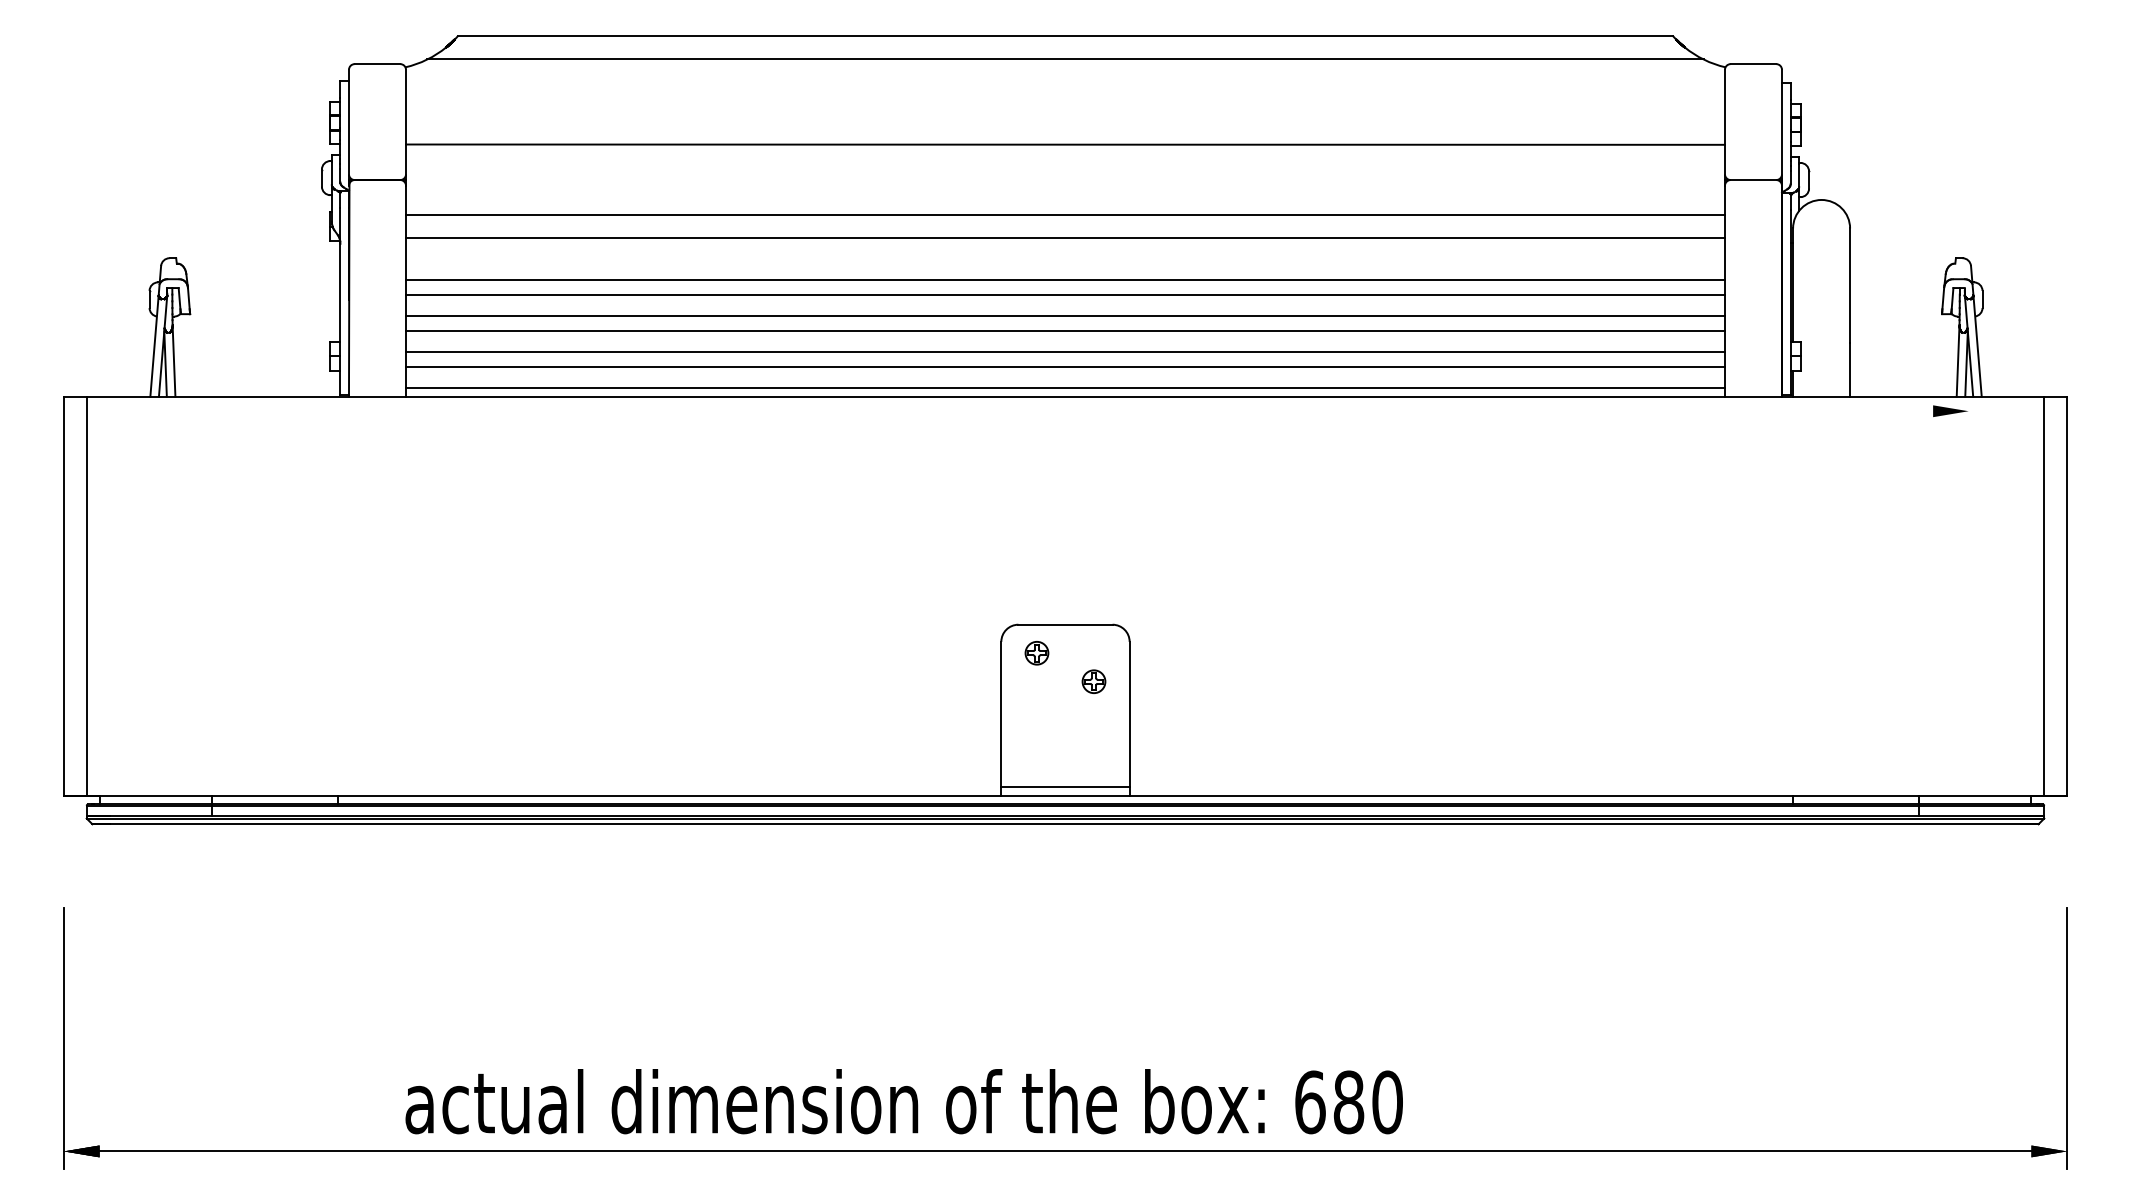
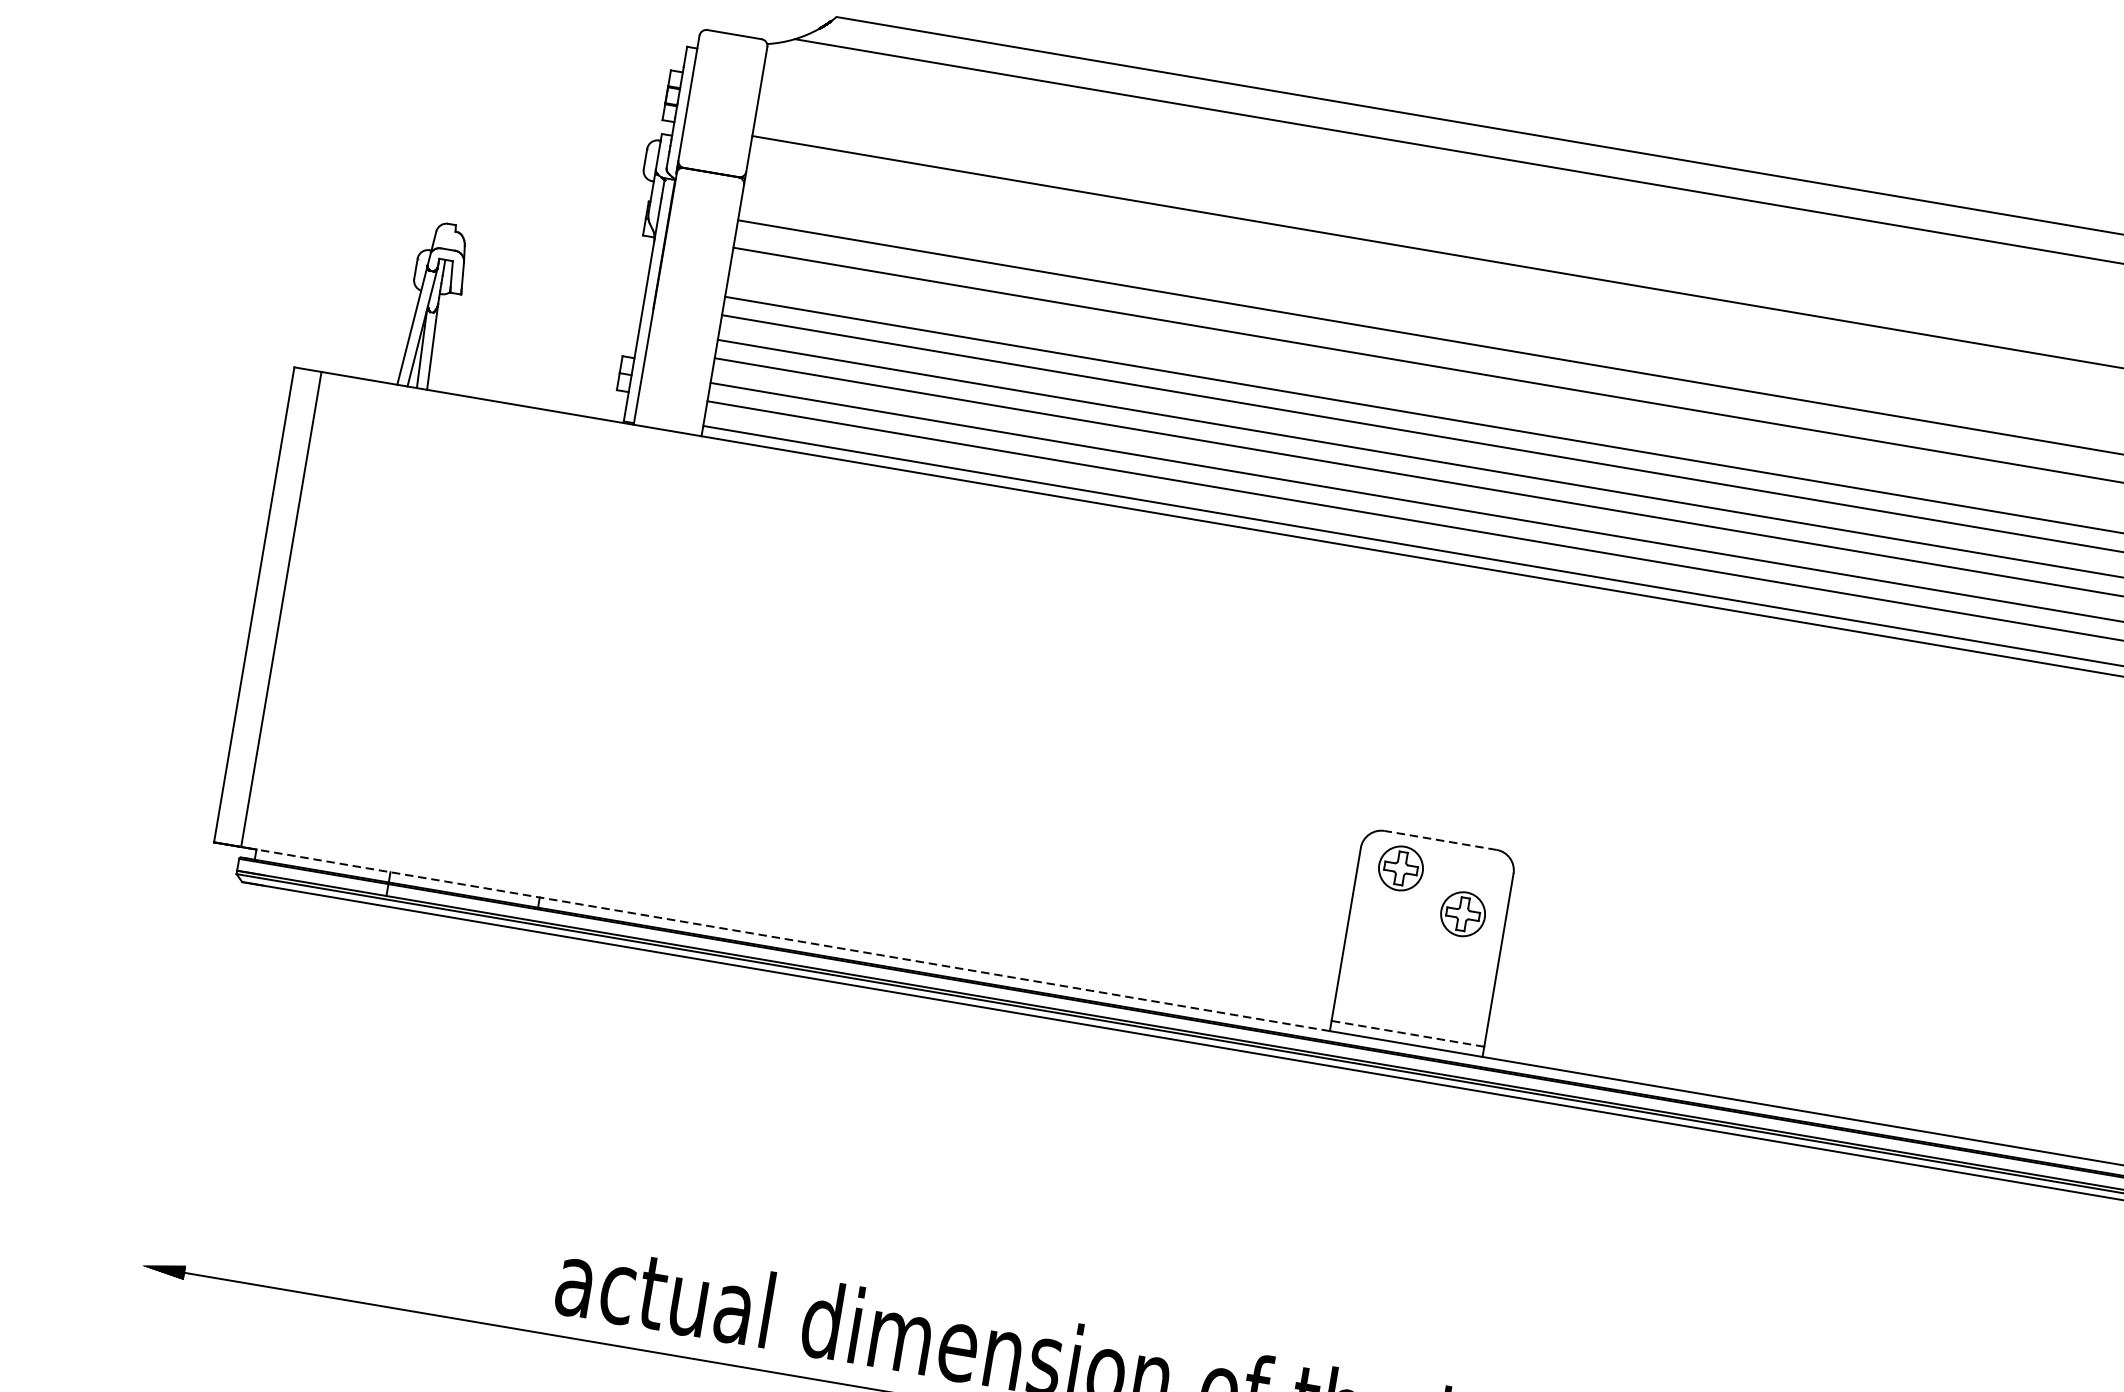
line: (1065, 624) -> (1440, 840), solid -> dashed
part: (1036, 653) -> (1400, 868), size x1.6
part: (1093, 681) -> (1462, 913), size x1.6
line: (1065, 787) -> (1407, 1034), solid -> dashed
line: (532, 795) -> (771, 936), solid -> dashed
line: (63, 1038) -> (164, 1131), removed

